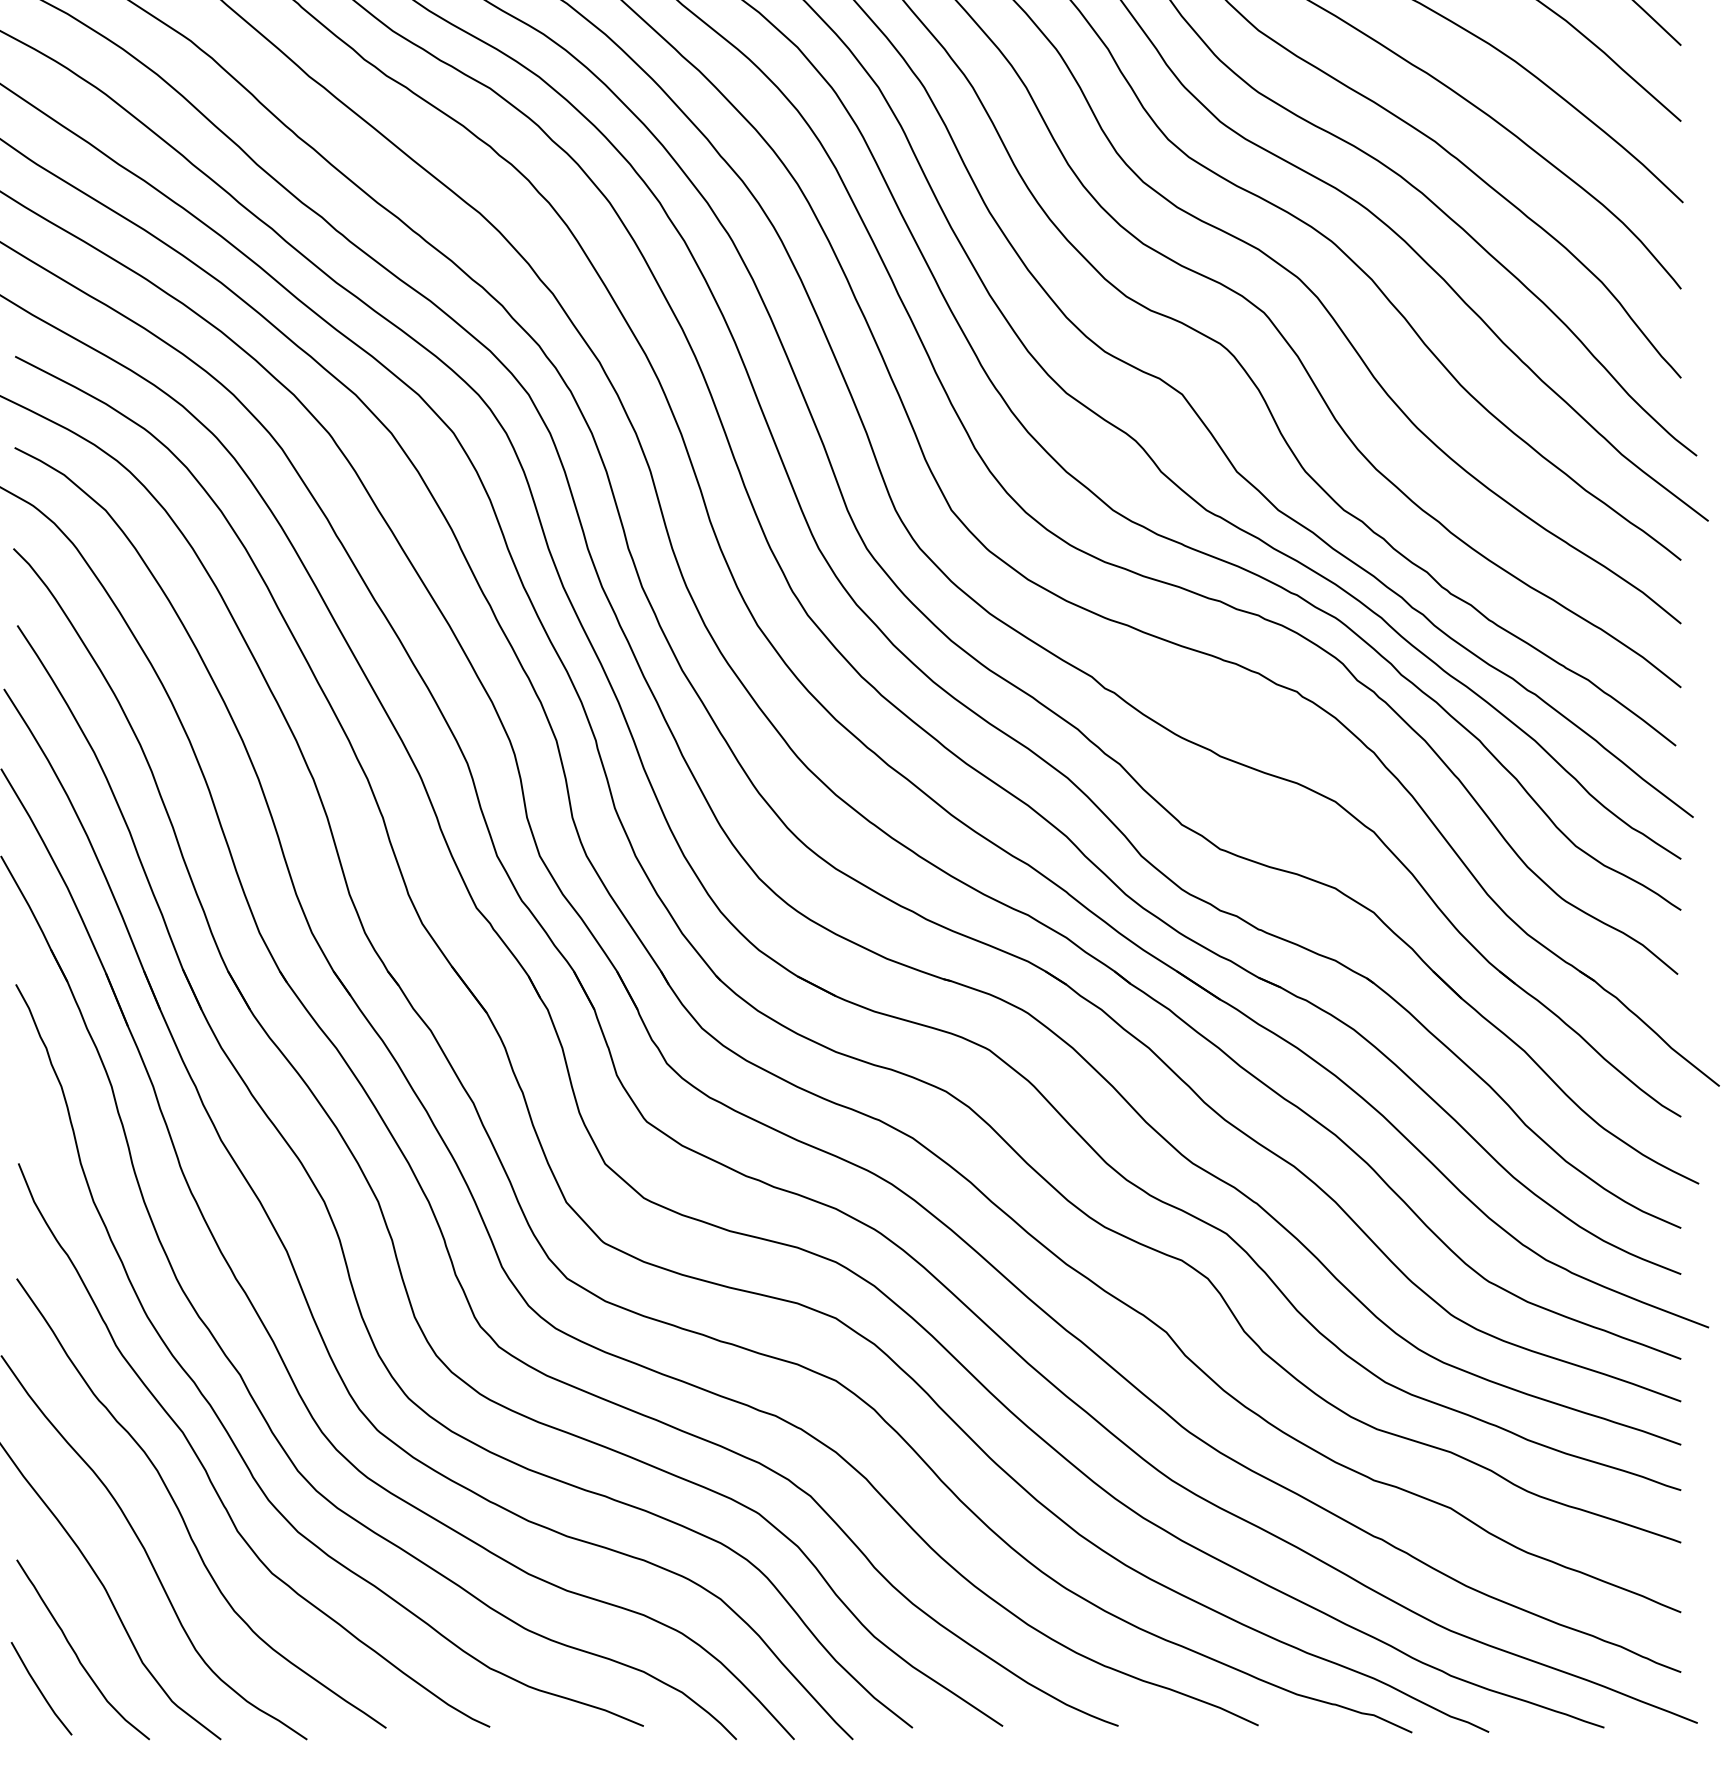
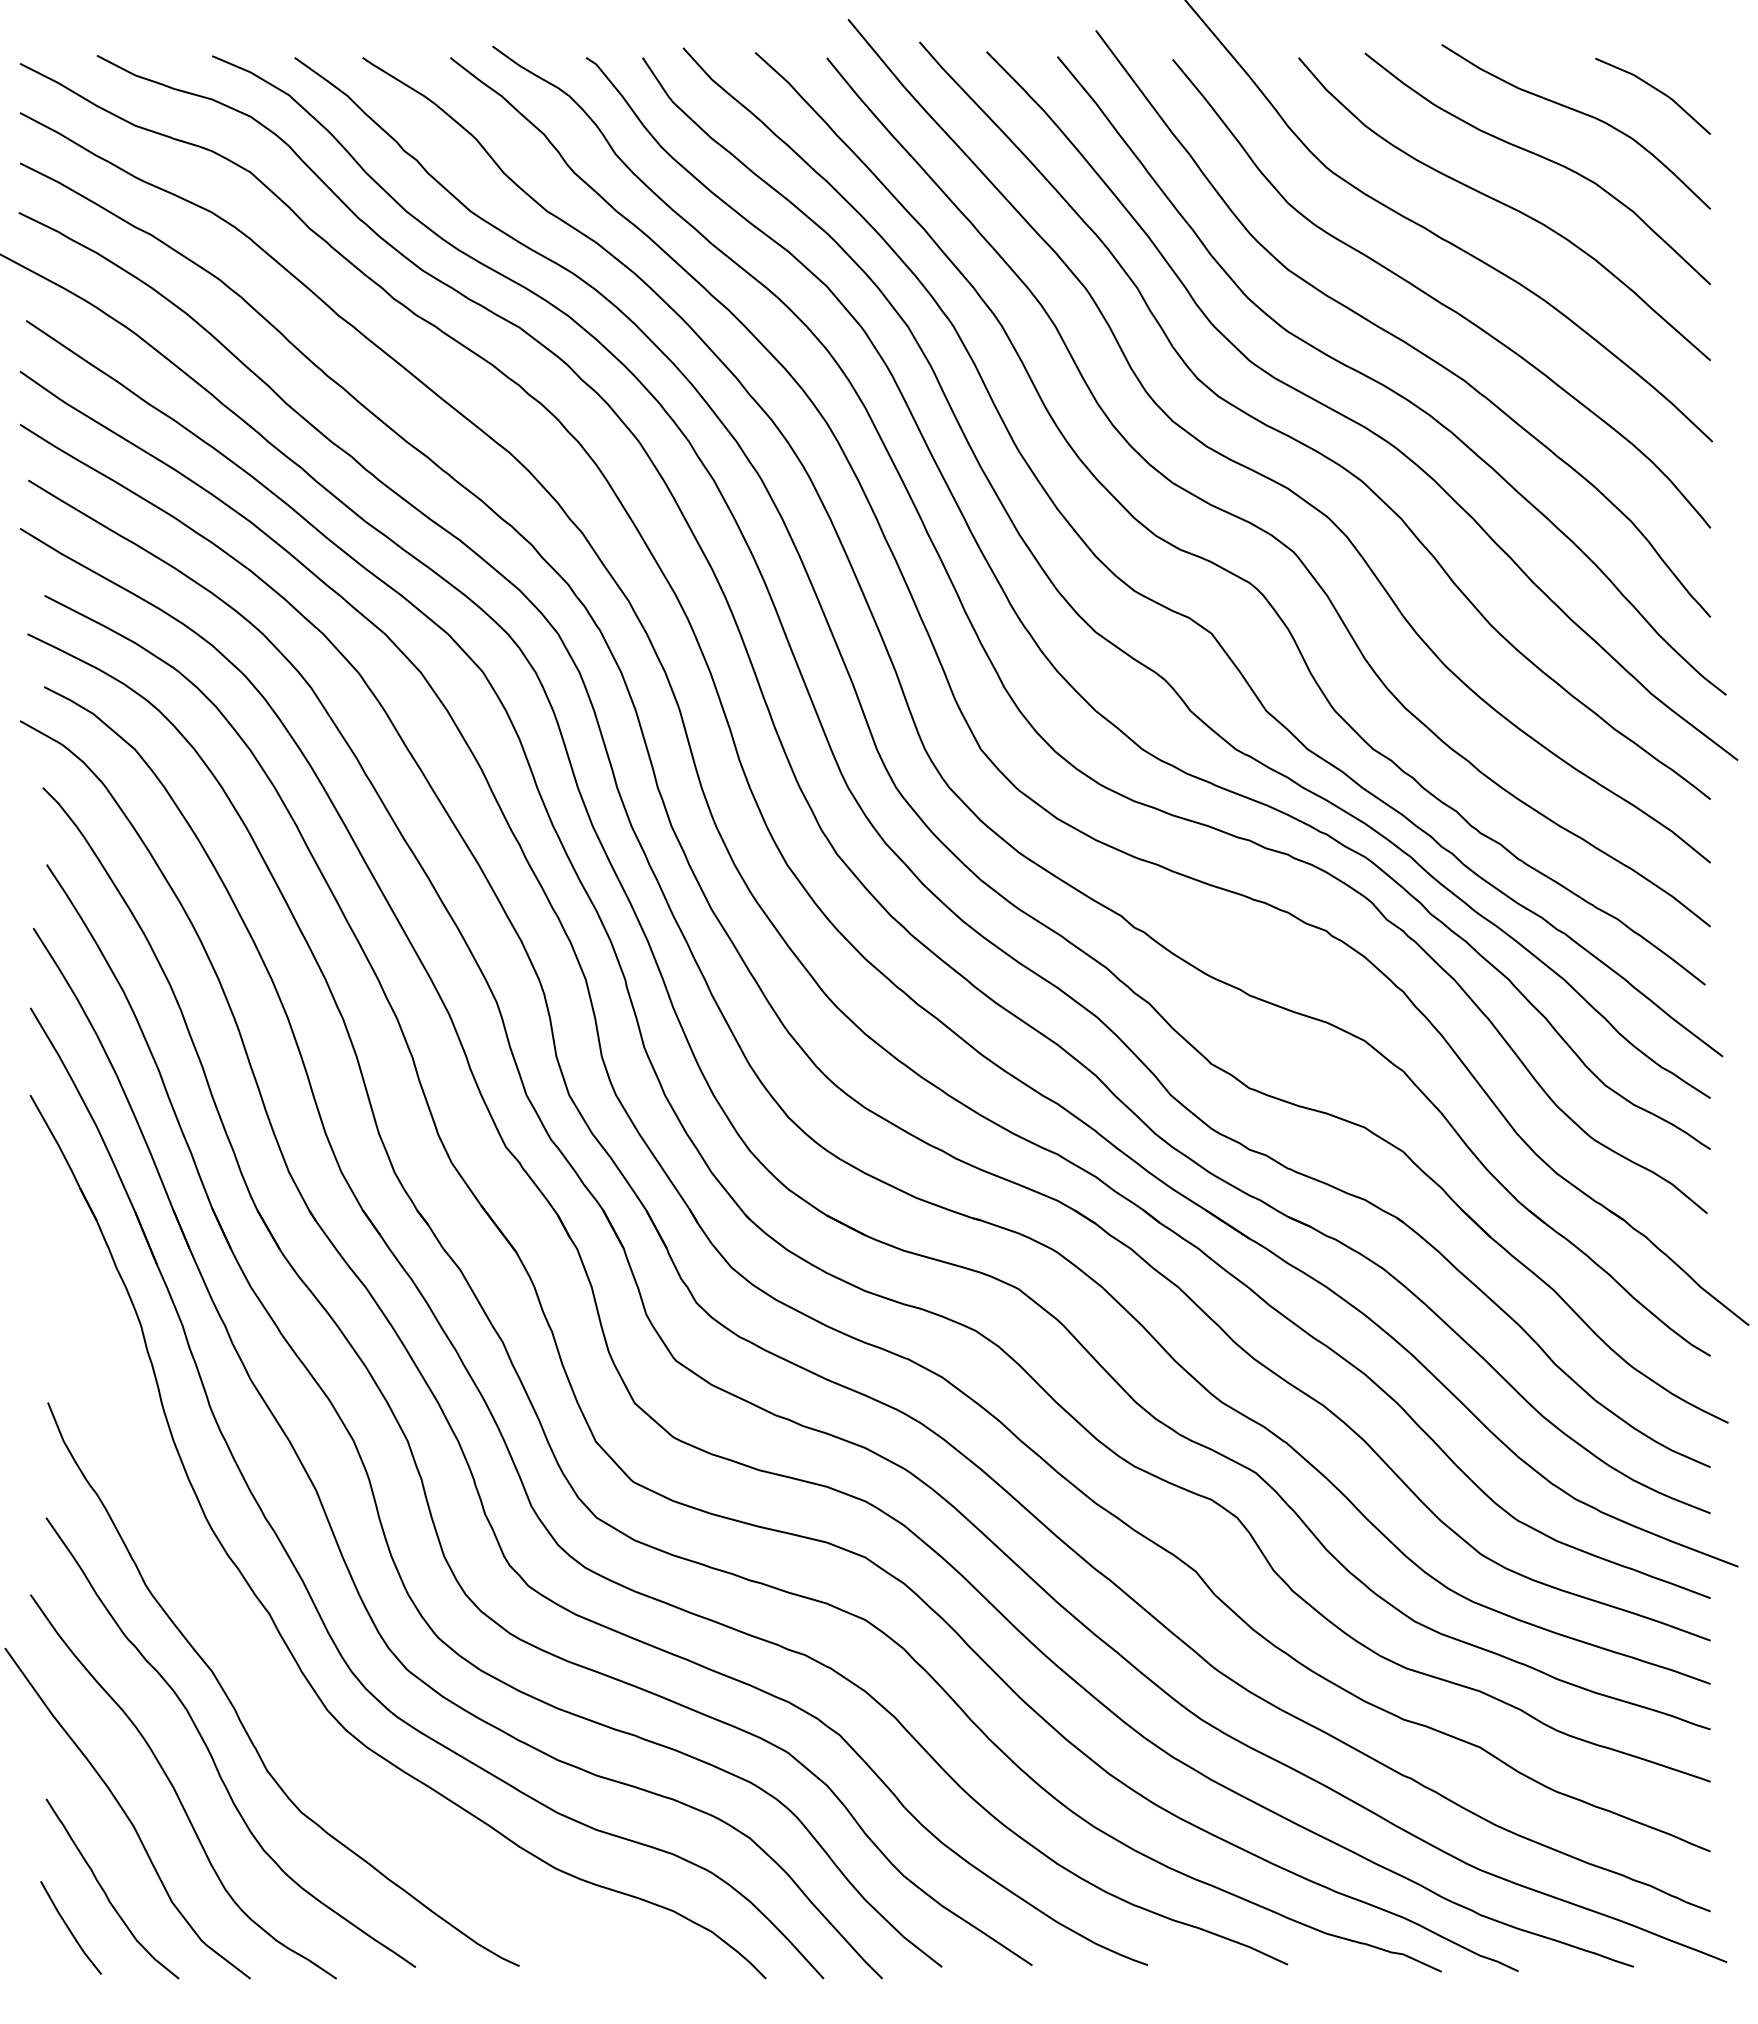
curve: (223, 1423) -> (252, 1662), removed

